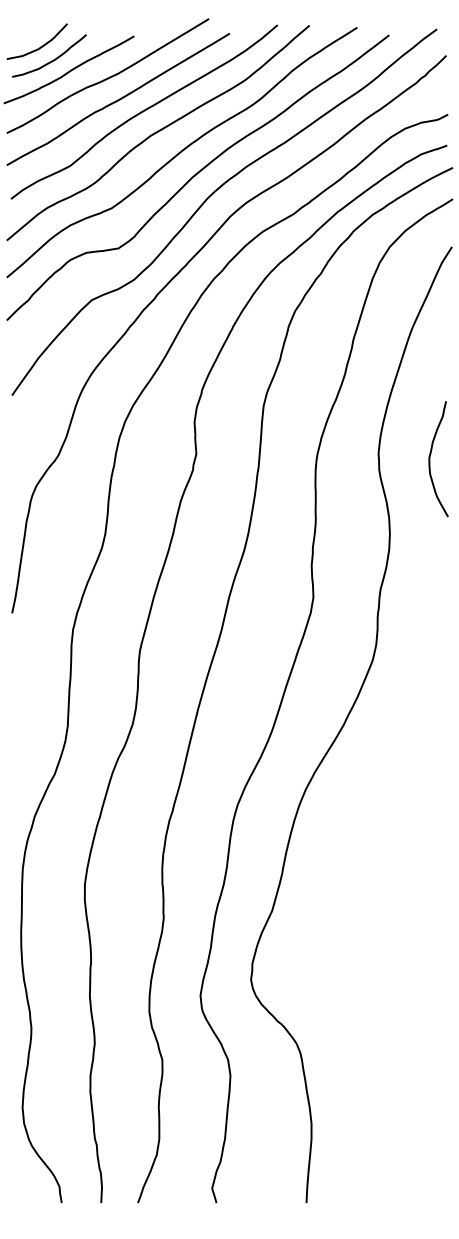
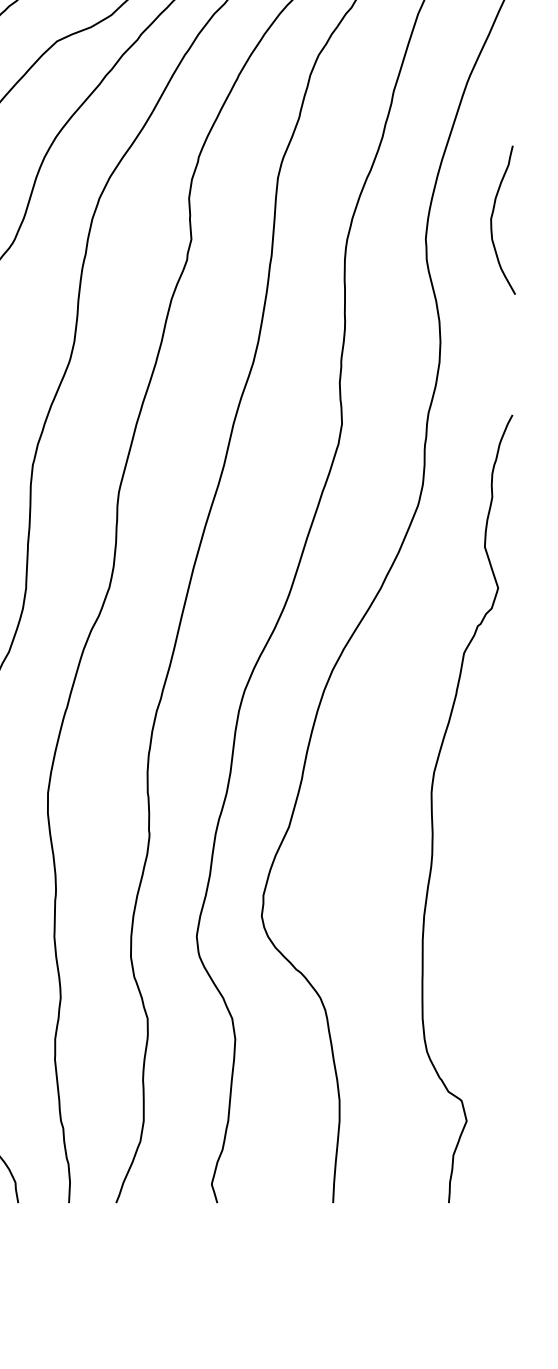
curve: (430, 459) -> (492, 220), moved
curve: (384, 896) -> (433, 808), added

